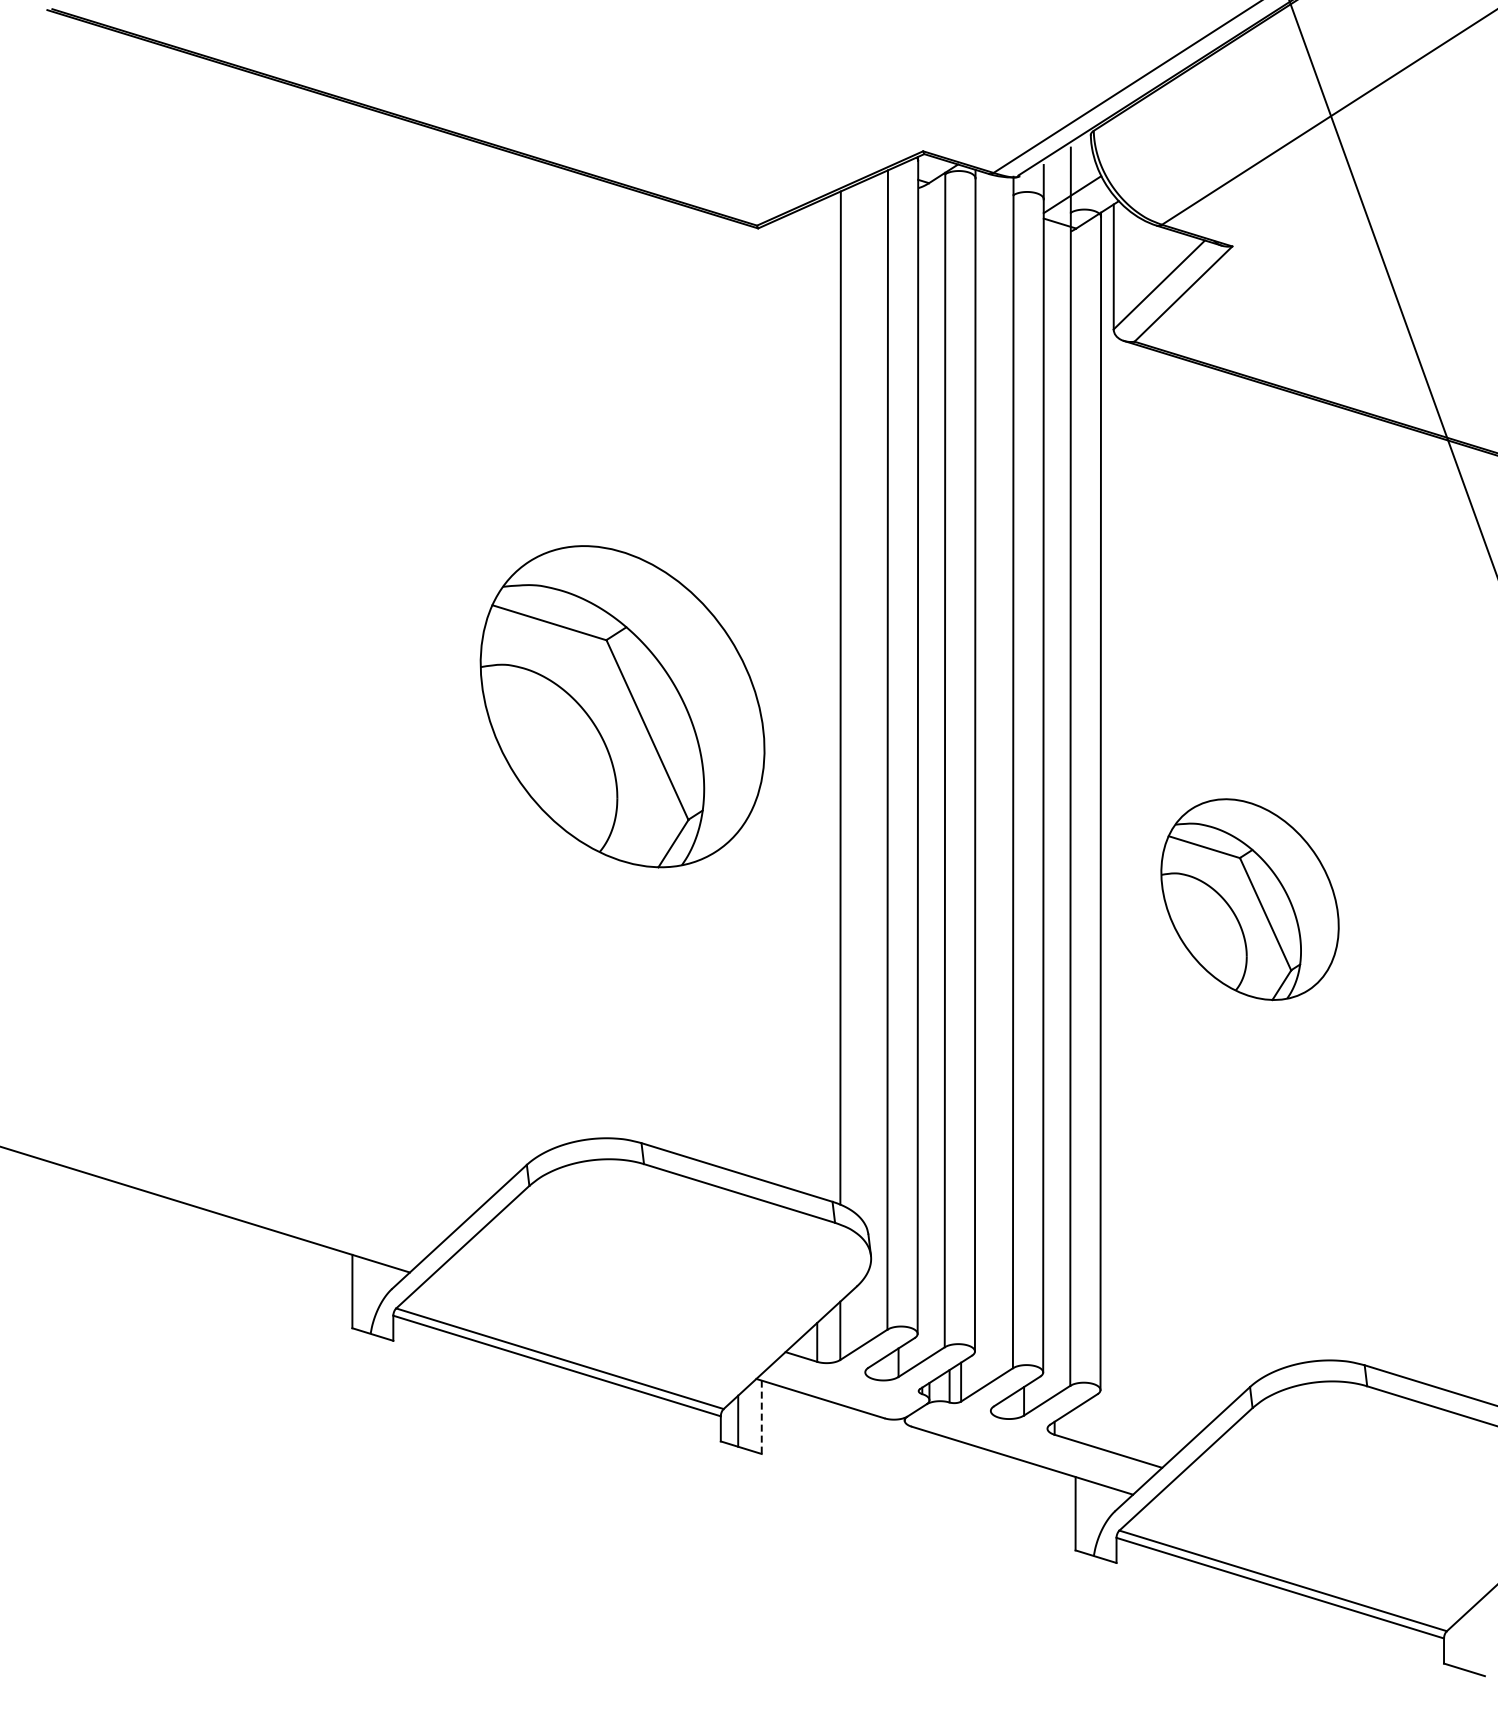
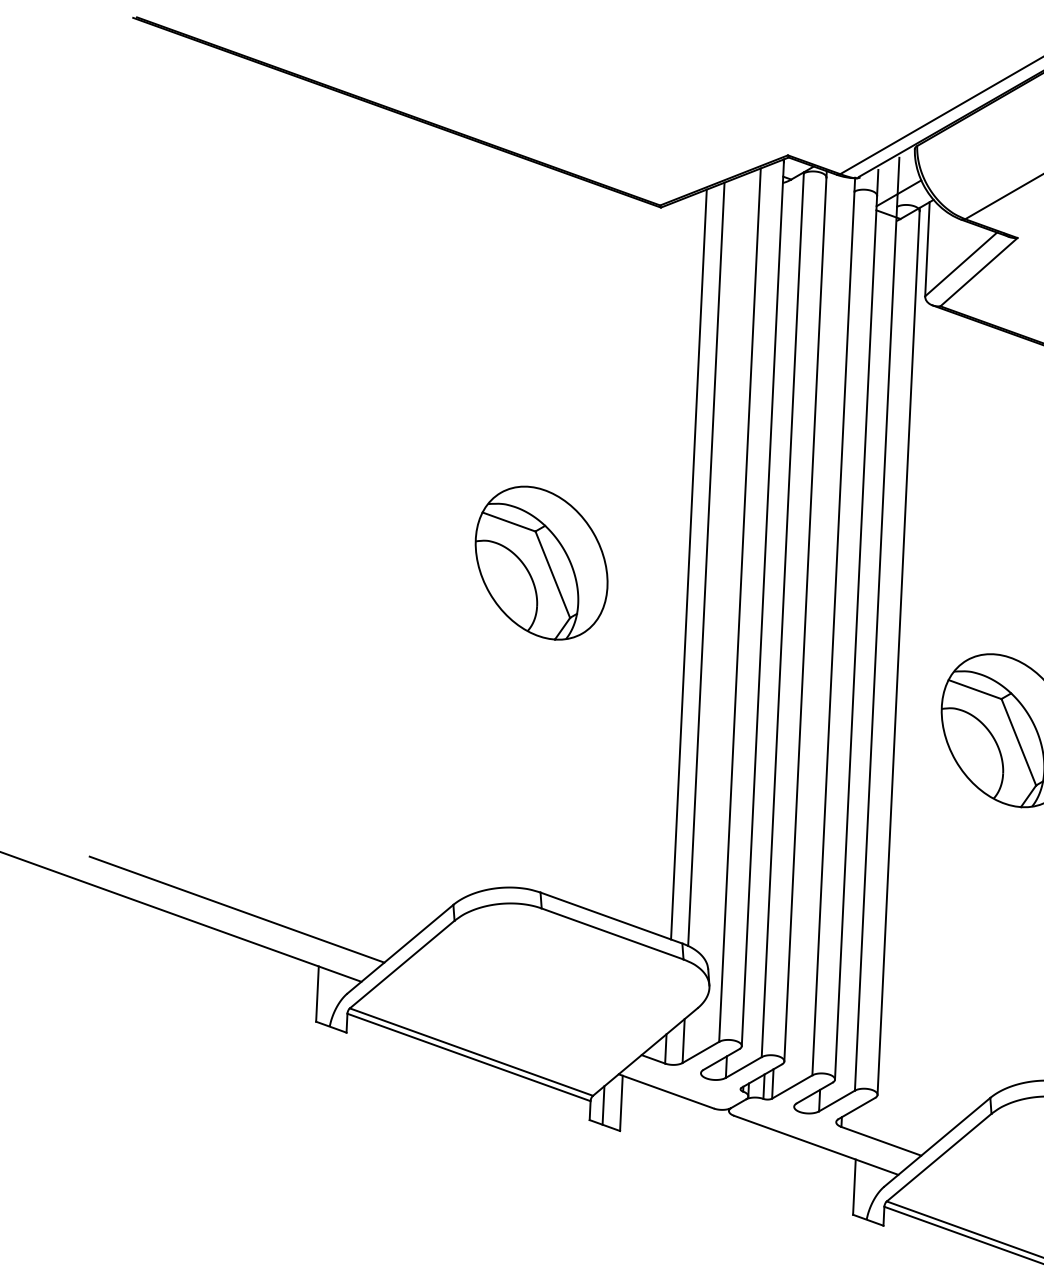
line: (817, 699) -> (688, 564), added
part: (621, 706) -> (540, 562), size x0.62
line: (240, 1184) -> (236, 909), added
line: (761, 1417) -> (621, 1103), dashed -> solid

